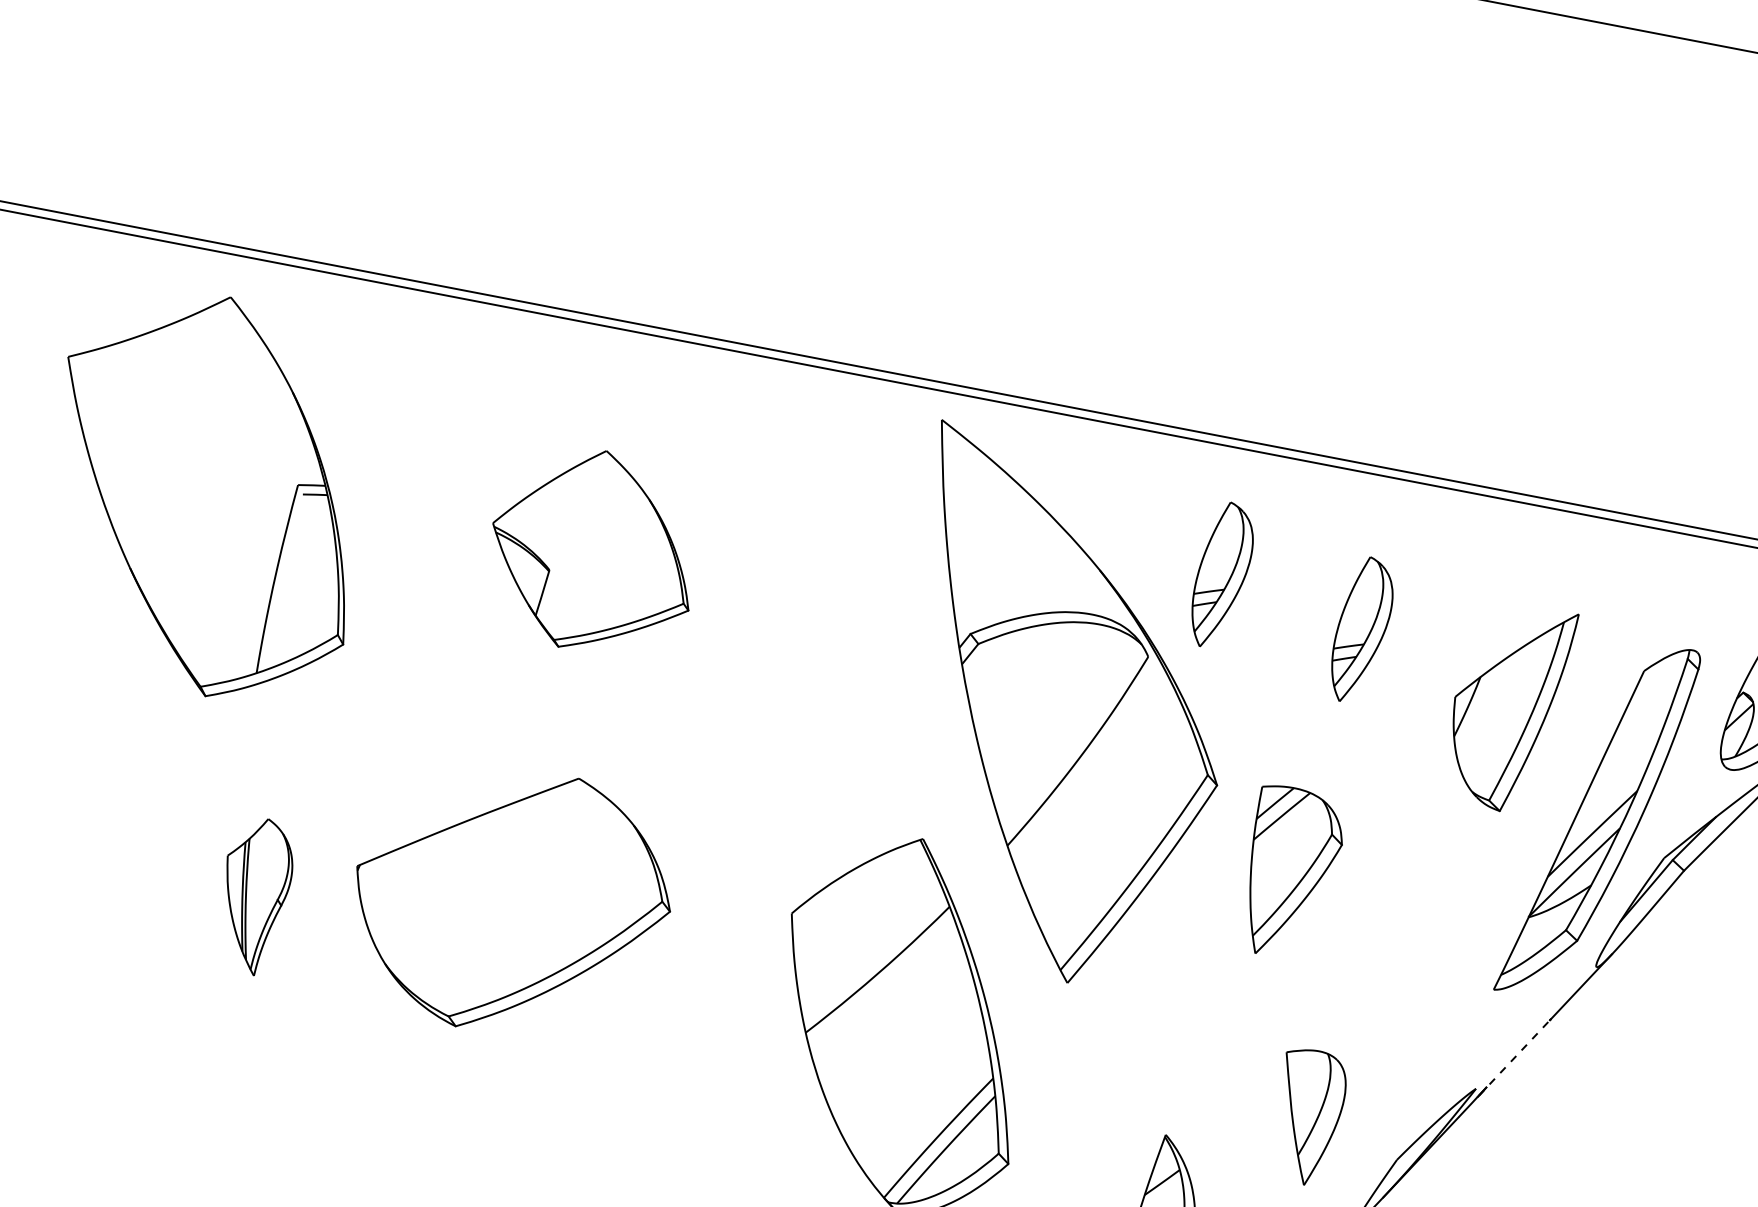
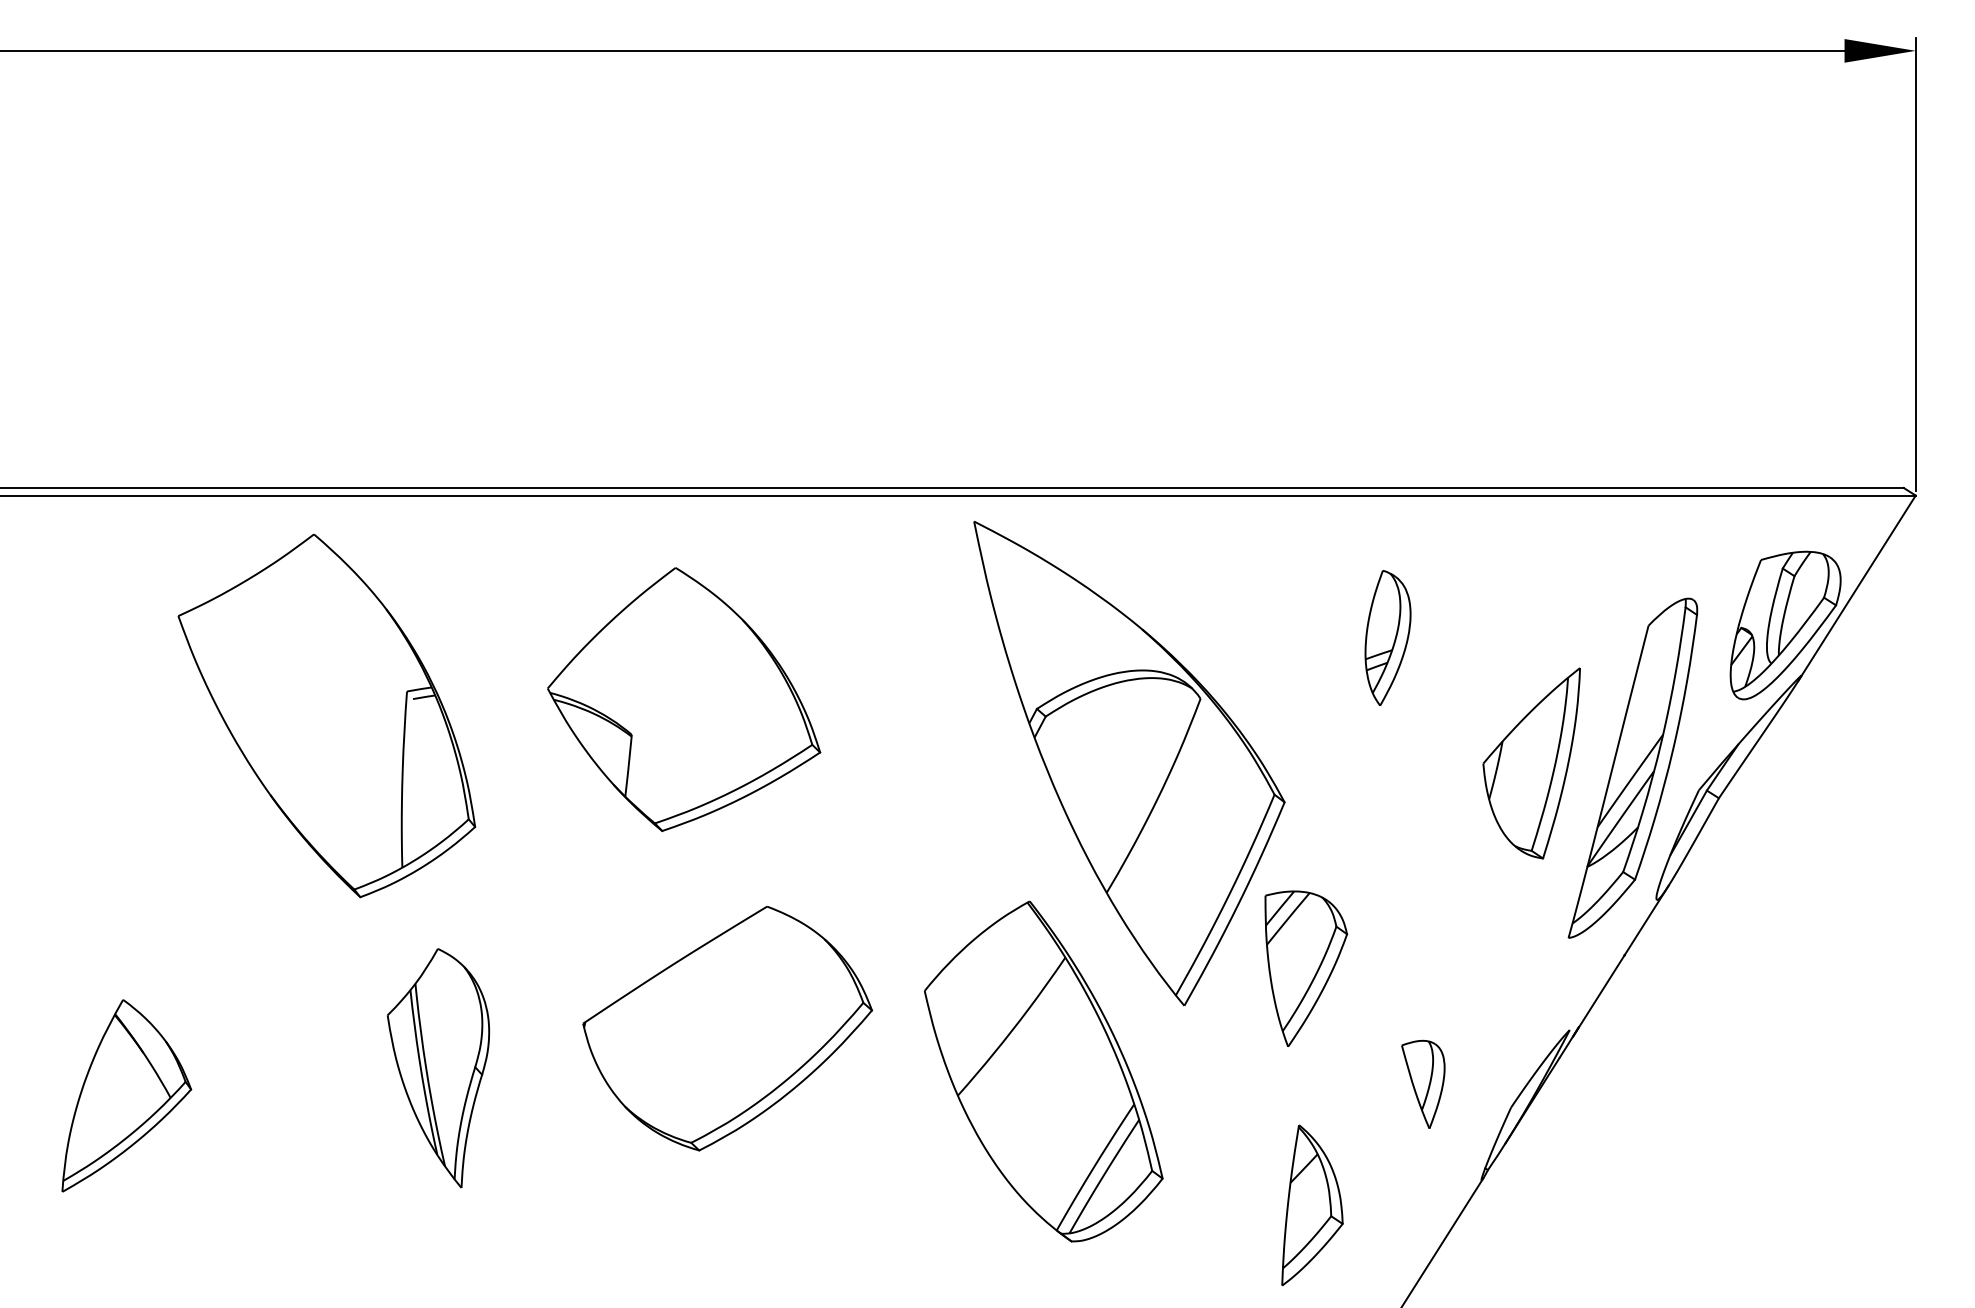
part: (594, 550) -> (684, 699), size x1.43
part: (1221, 575) -> (1252, 612), removed
part: (1507, 706) -> (1531, 763), moved
part: (1291, 873) -> (1306, 968), moved
part: (253, 896) -> (438, 1068), size x1.67
part: (511, 901) -> (727, 1028), moved
line: (1515, 1057) -> (1599, 995), dashed -> solid
part: (1308, 1115) -> (1423, 1083), size x0.71

